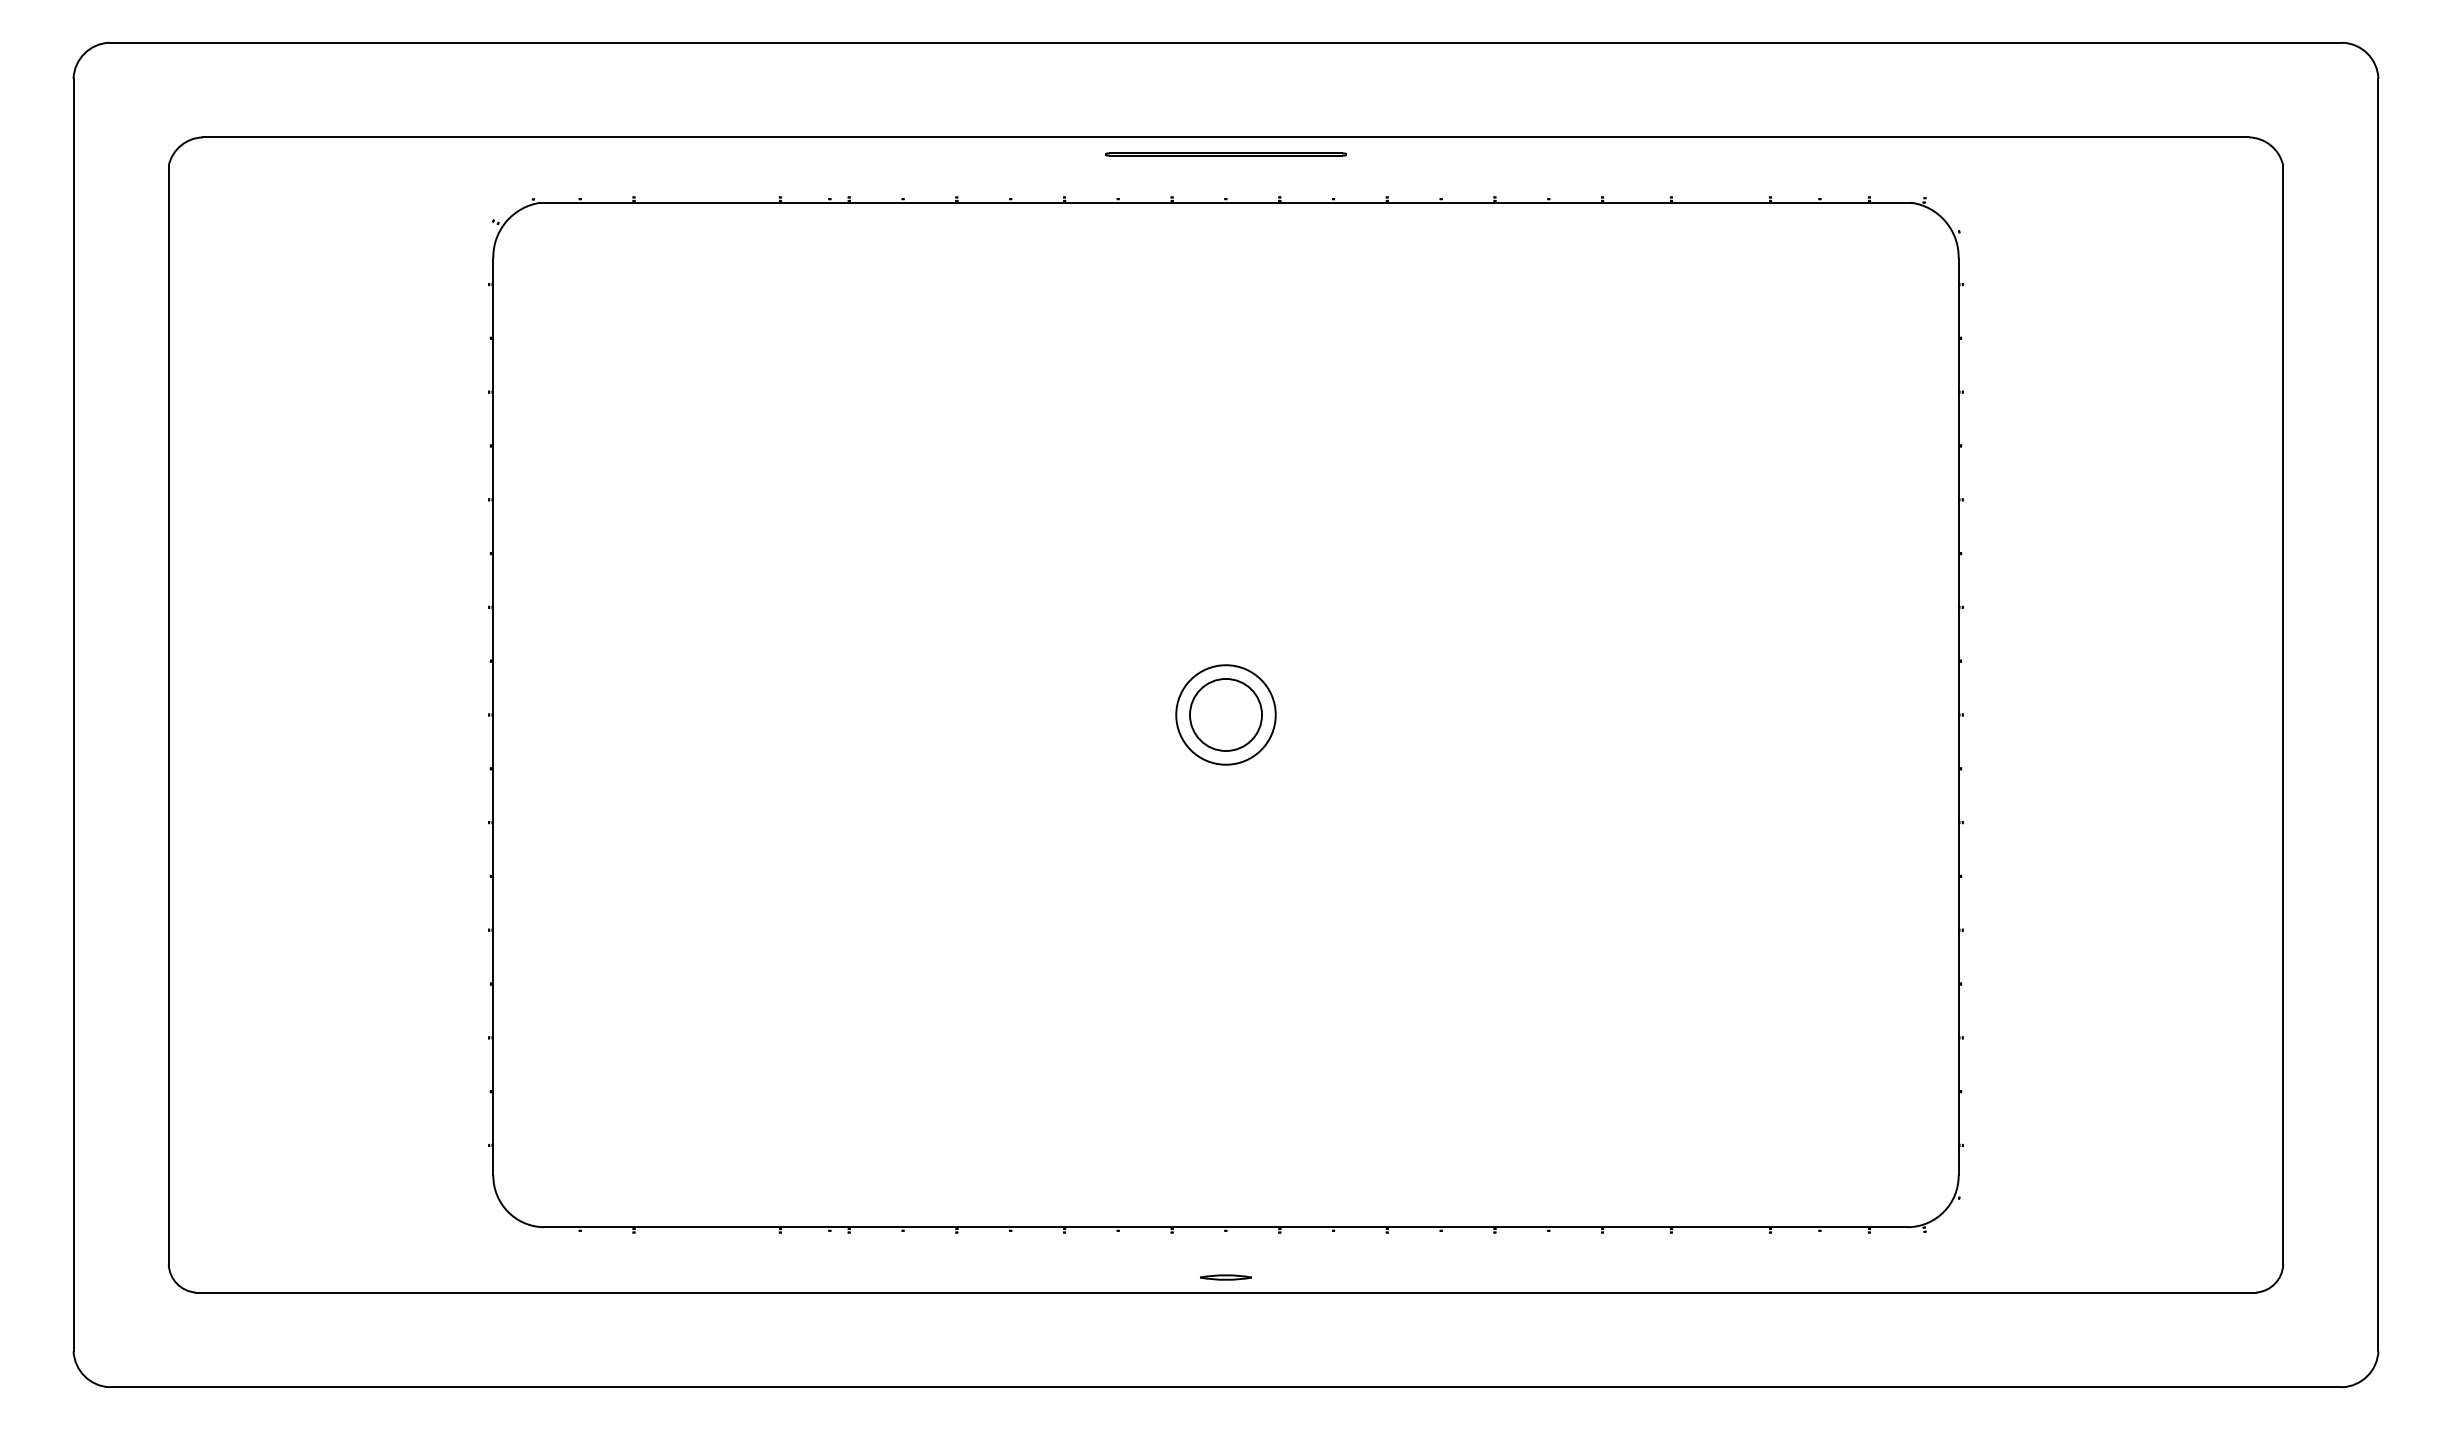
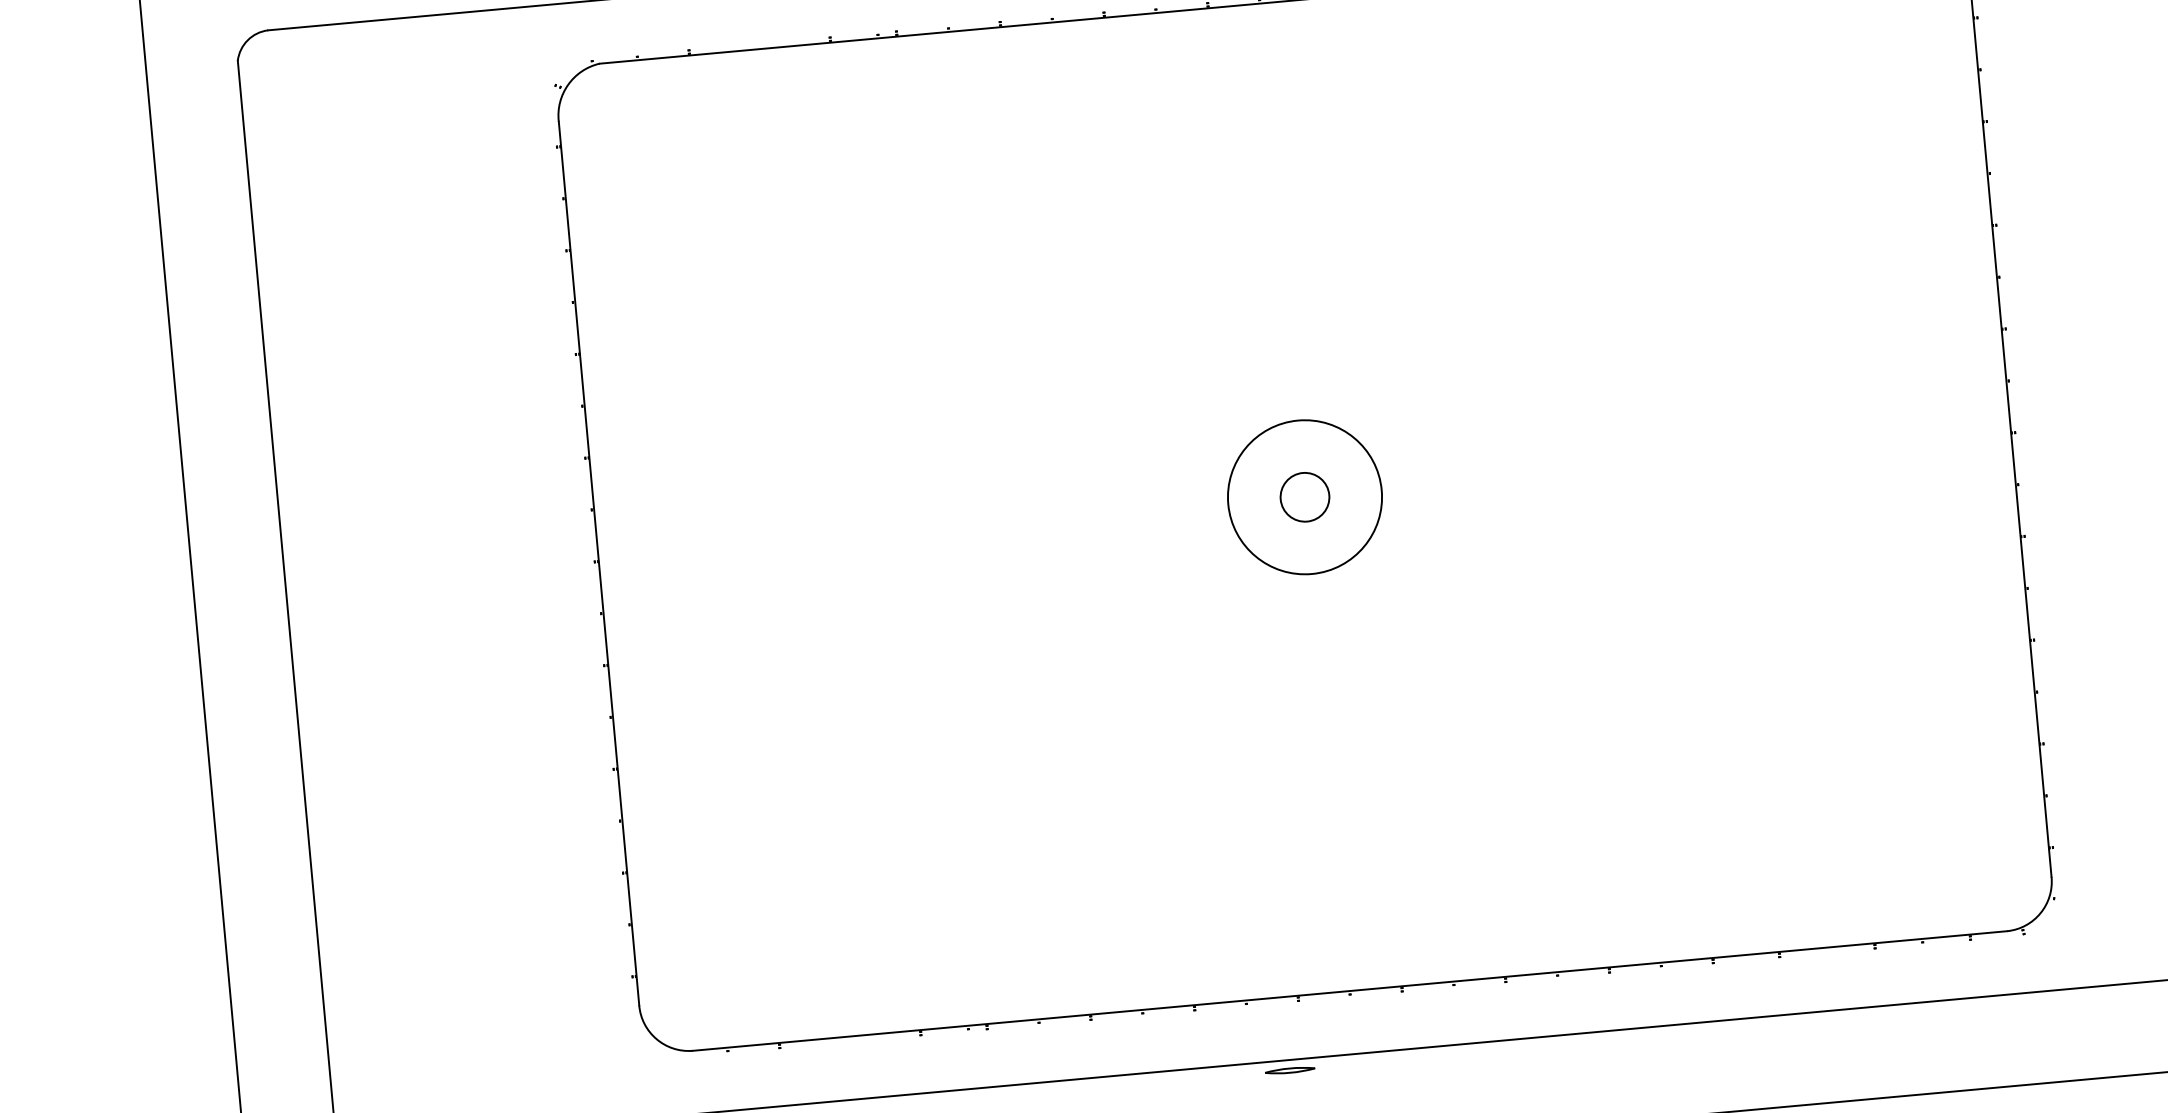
circle: (1225, 714) -> (1304, 496), size x0.7
circle: (1225, 714) -> (1304, 496), size x1.6
part: (1225, 1277) -> (1289, 1070), moved

